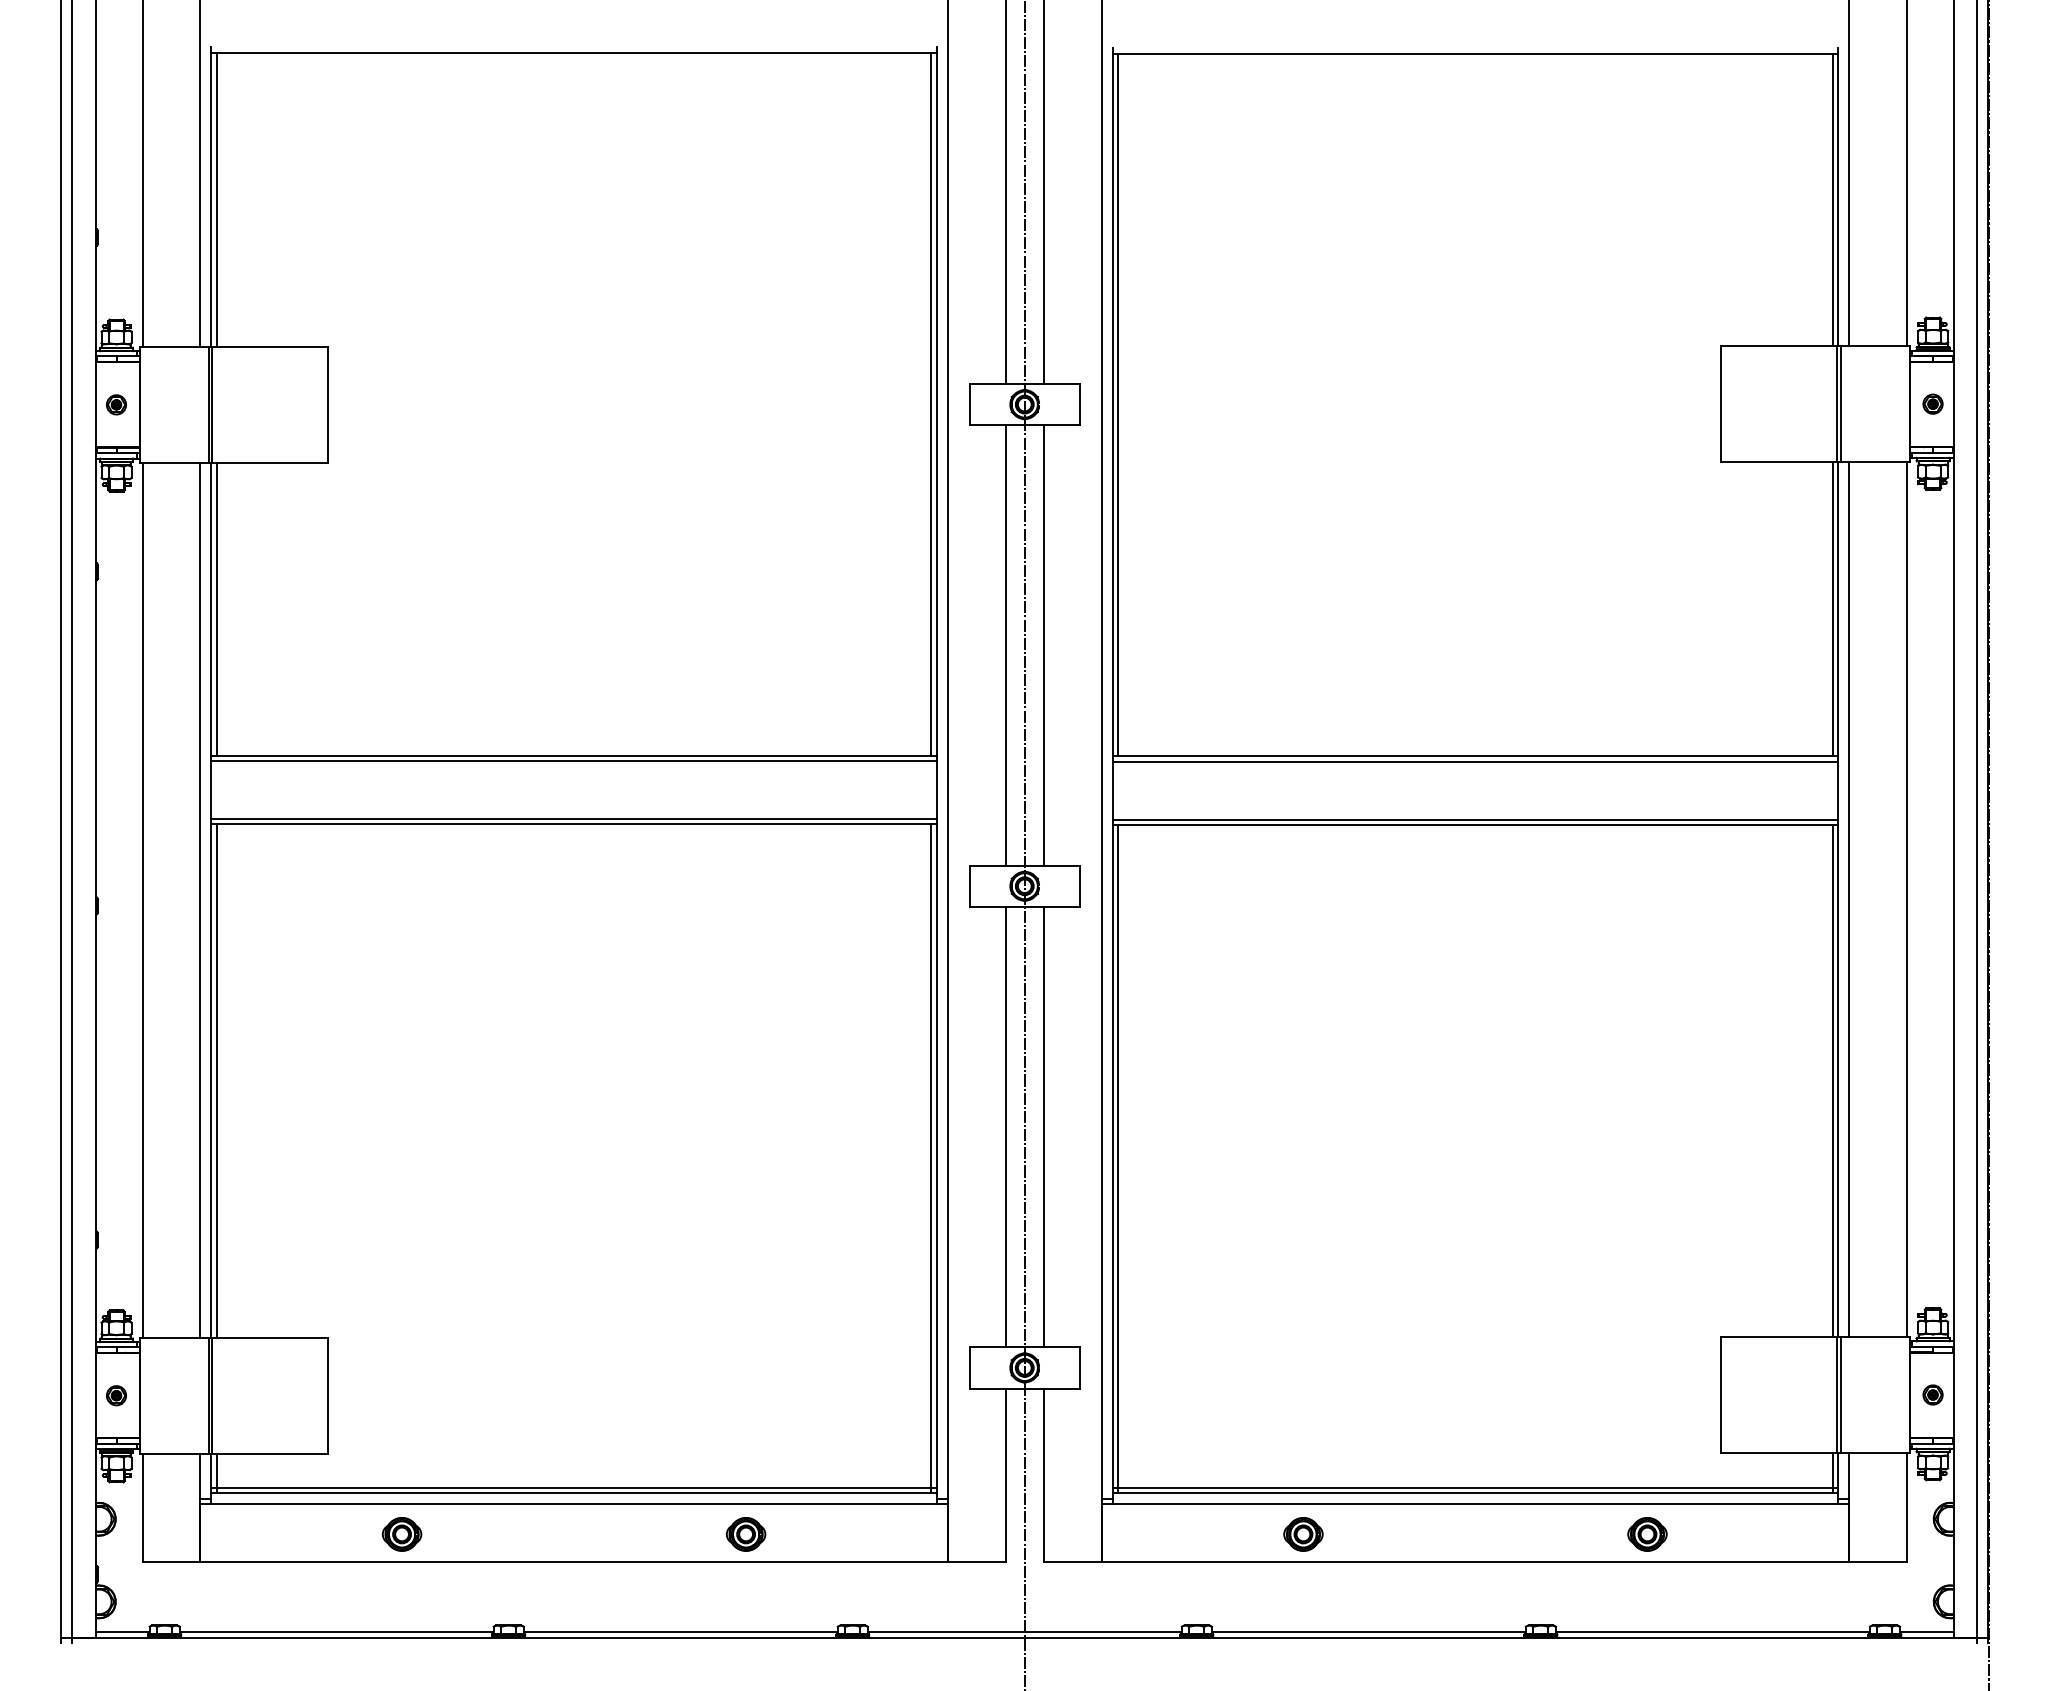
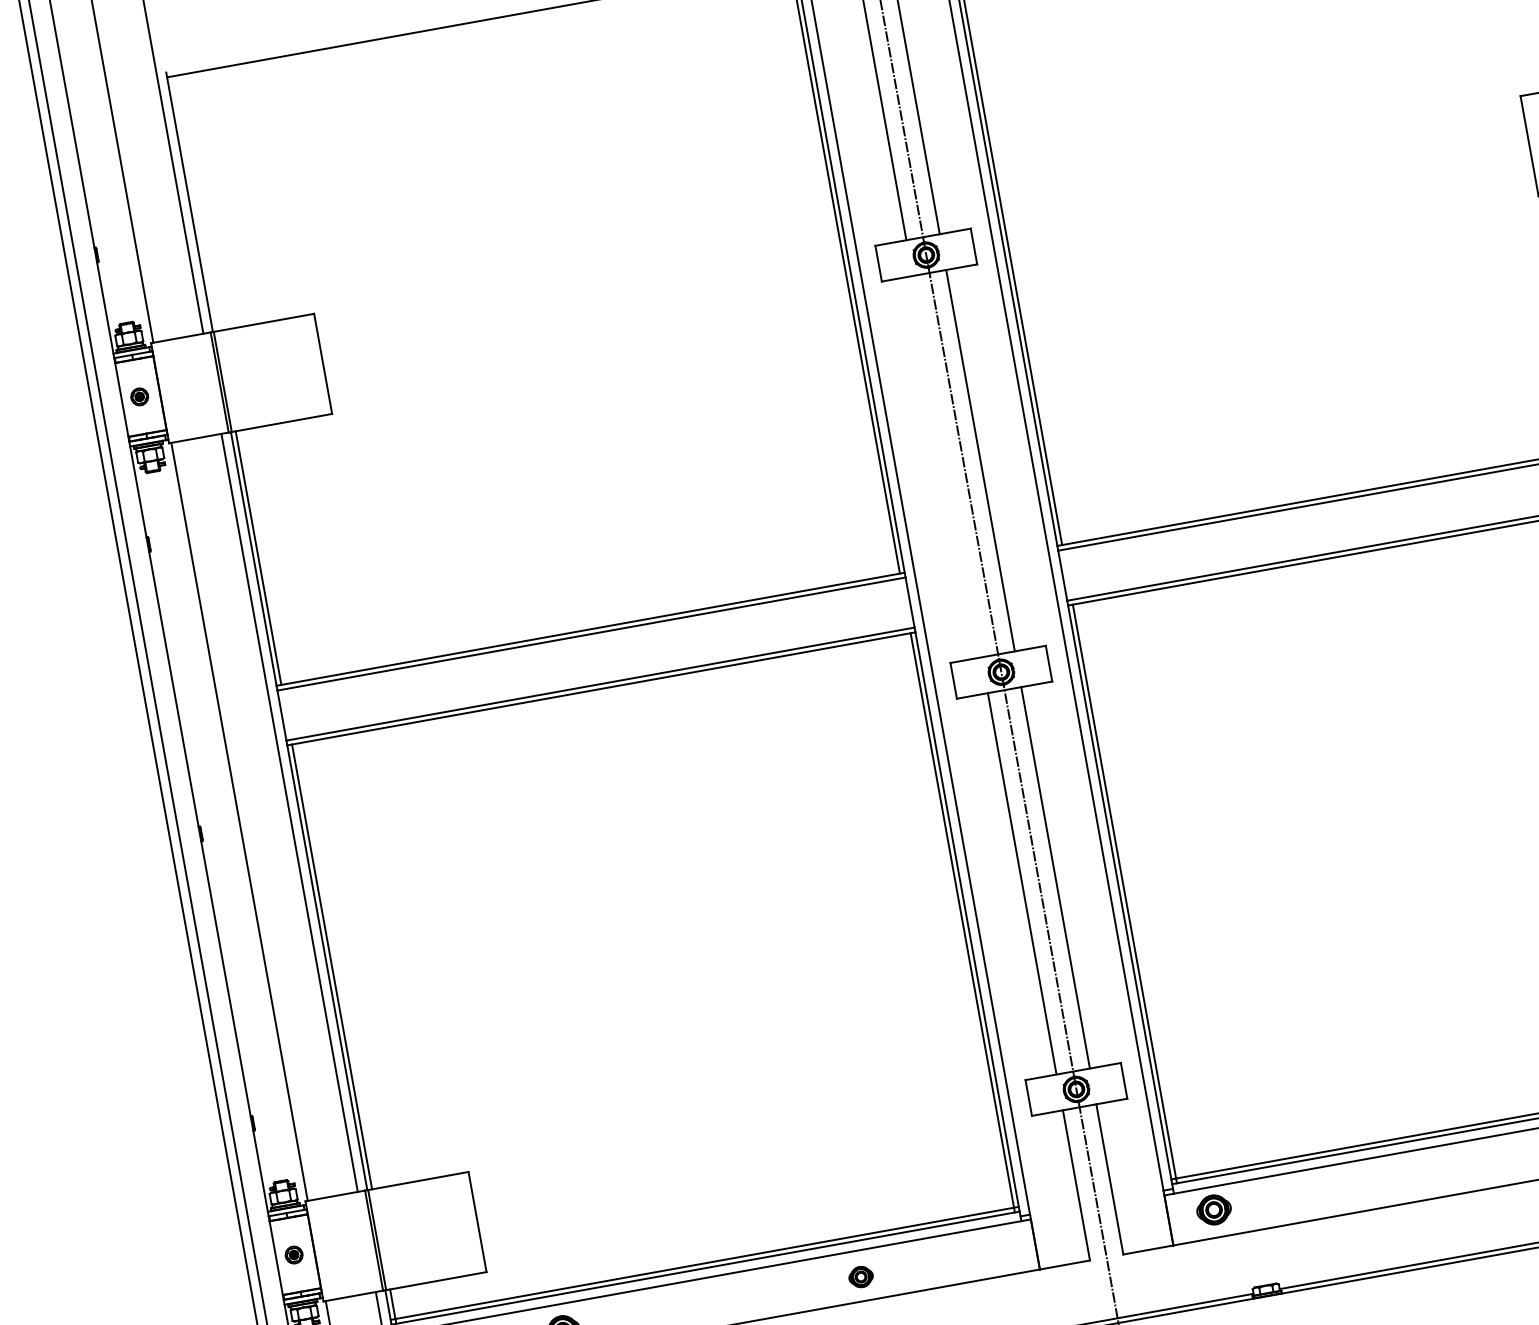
line: (216, 200) -> (194, 204), removed
line: (1005, 645) -> (947, 466), removed
part: (746, 1534) -> (861, 1277), size x0.7
part: (1303, 1534) -> (1214, 1210), moved

